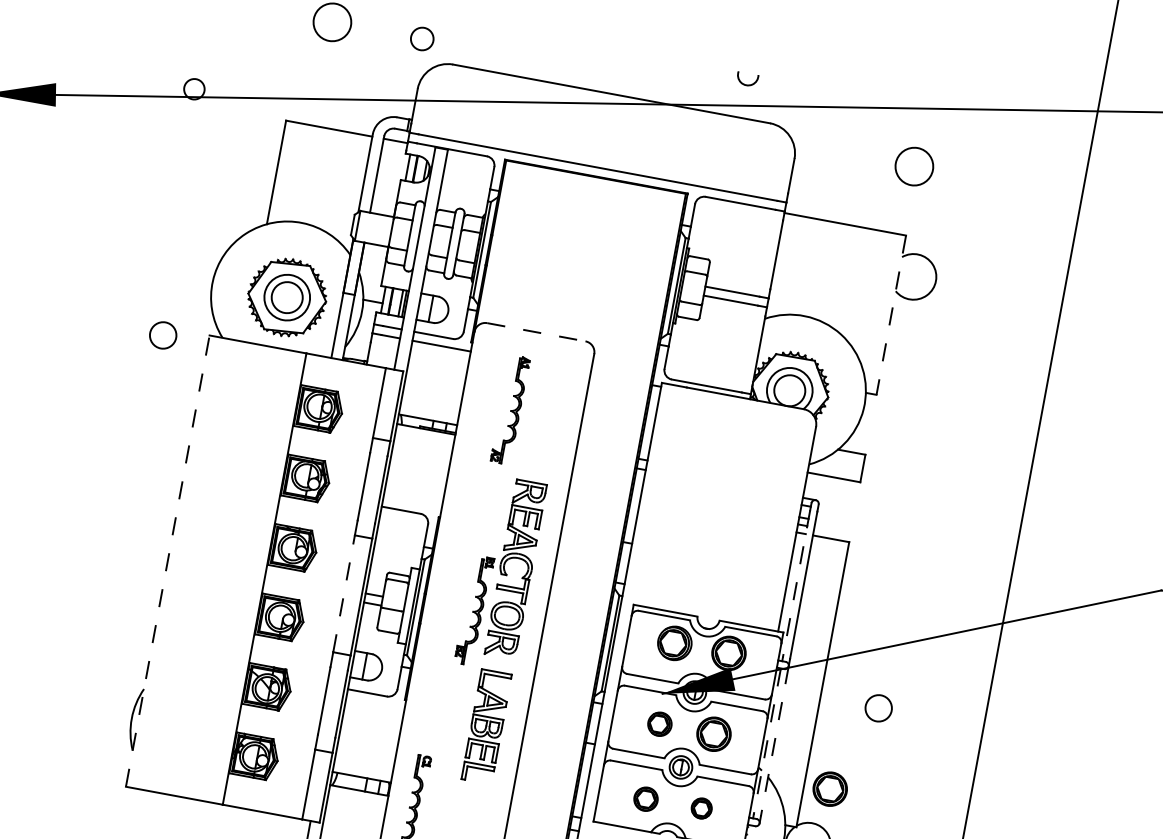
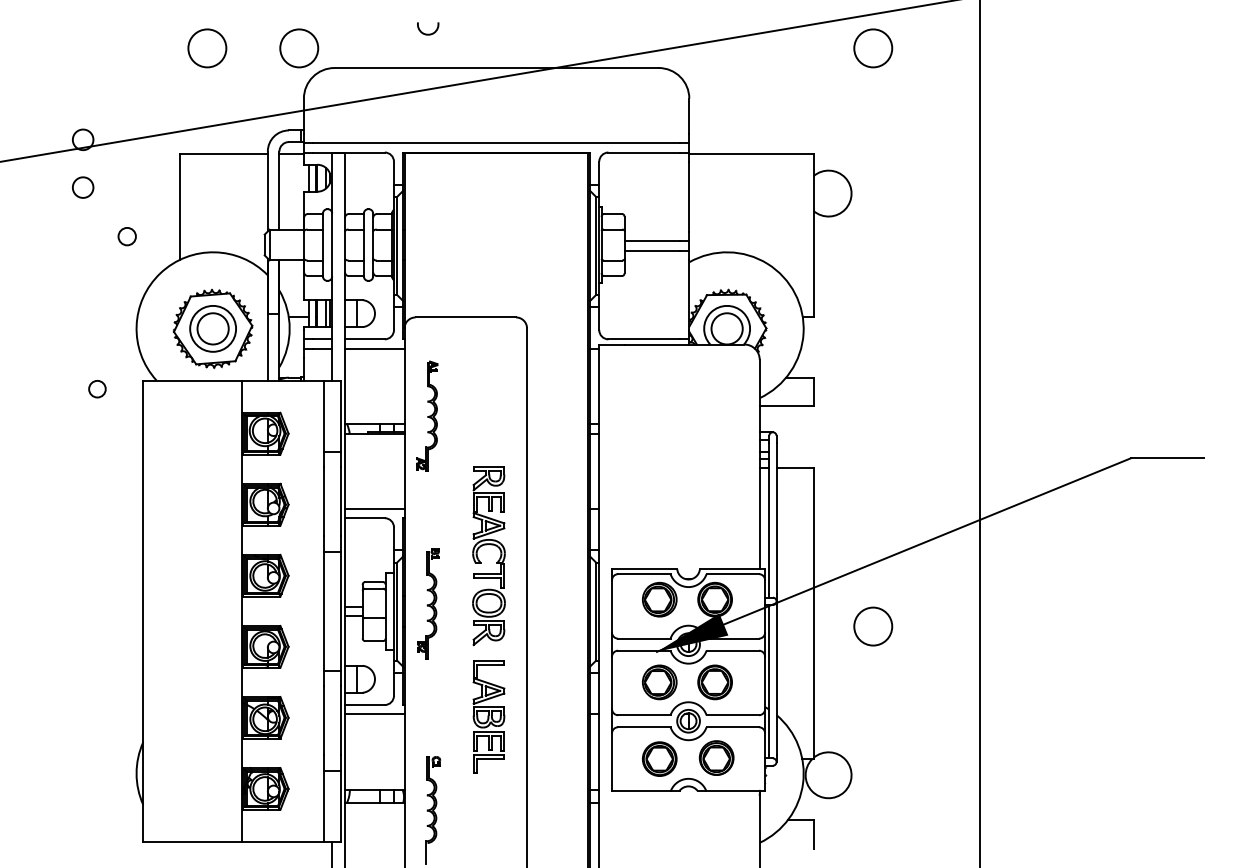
circle: (422, 39) -> (299, 48), size x1.67
arc: (746, 84) -> (428, 33), moved
circle: (186, 135) -> (83, 187), added
circle: (914, 166) -> (873, 48), moved
circle: (219, 191) -> (126, 236), added
line: (890, 316) -> (813, 236), dashed -> solid
line: (537, 332) -> (466, 317), dashed -> solid
circle: (163, 335) -> (97, 389), size x0.62
part: (510, 409) -> (427, 415), moved
line: (412, 503) -> (374, 509), added
line: (167, 561) -> (143, 611), dashed -> solid
line: (796, 584) -> (769, 519), dashed -> solid
line: (343, 593) -> (323, 611), dashed -> solid
part: (474, 610) -> (428, 603), moved
line: (375, 703) -> (374, 714), added
circle: (878, 708) -> (873, 626), size x1.43
part: (659, 724) -> (659, 682), size x1.43
line: (767, 741) -> (769, 679), dashed -> solid
line: (774, 741) -> (776, 678), dashed -> solid
part: (829, 789) -> (839, 715), removed
part: (645, 798) -> (659, 758), size x1.43
part: (701, 807) -> (716, 757), size x1.67

